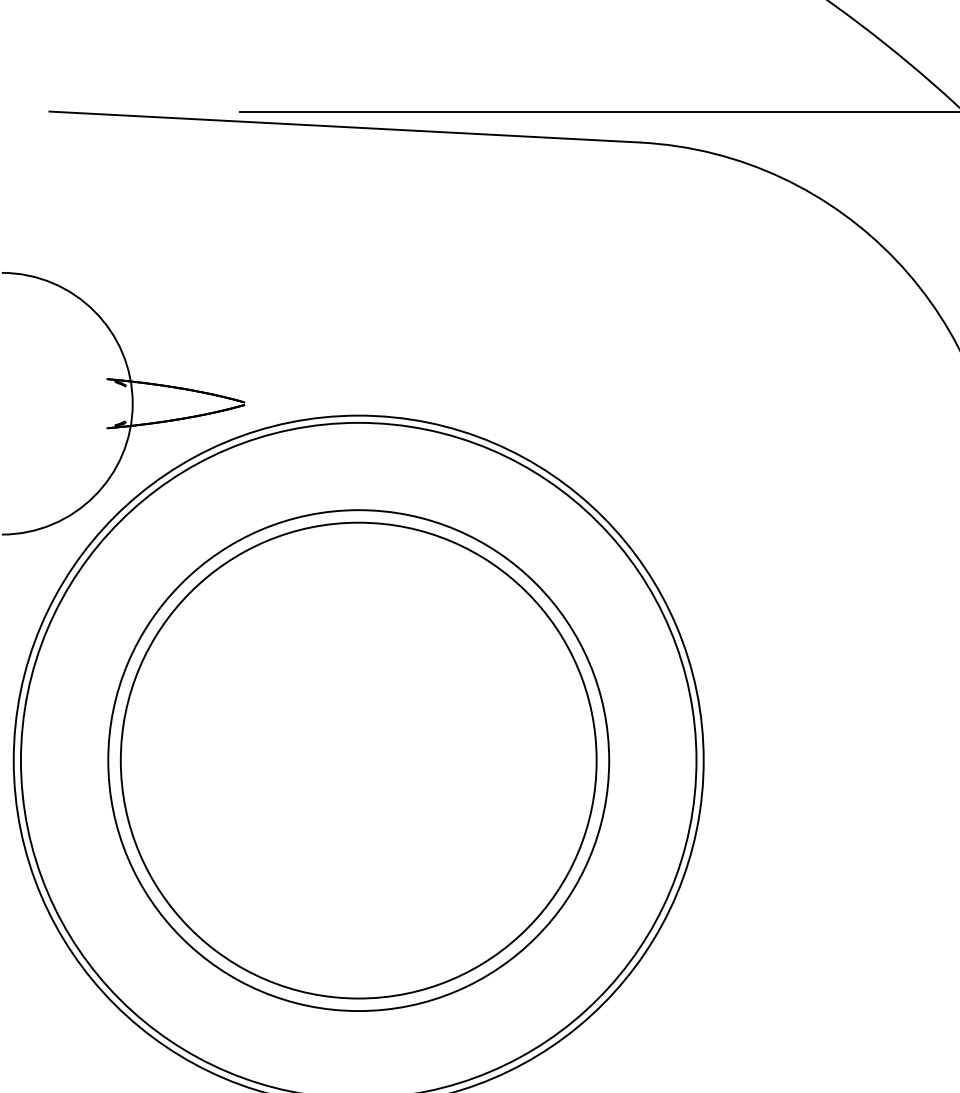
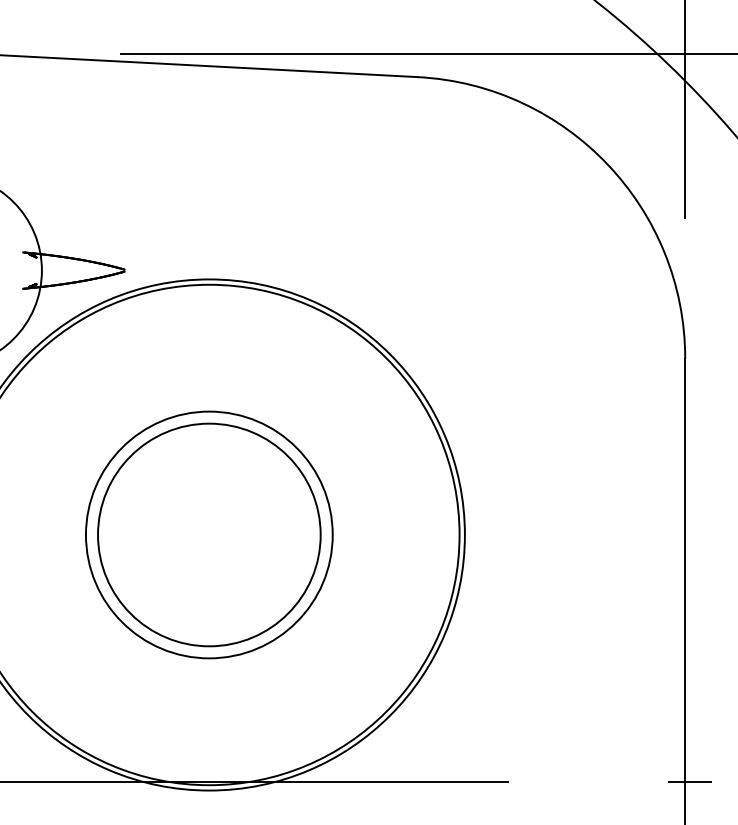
circle: (357, 759) -> (208, 534), size x0.6
circle: (358, 759) -> (209, 534), size x0.7

